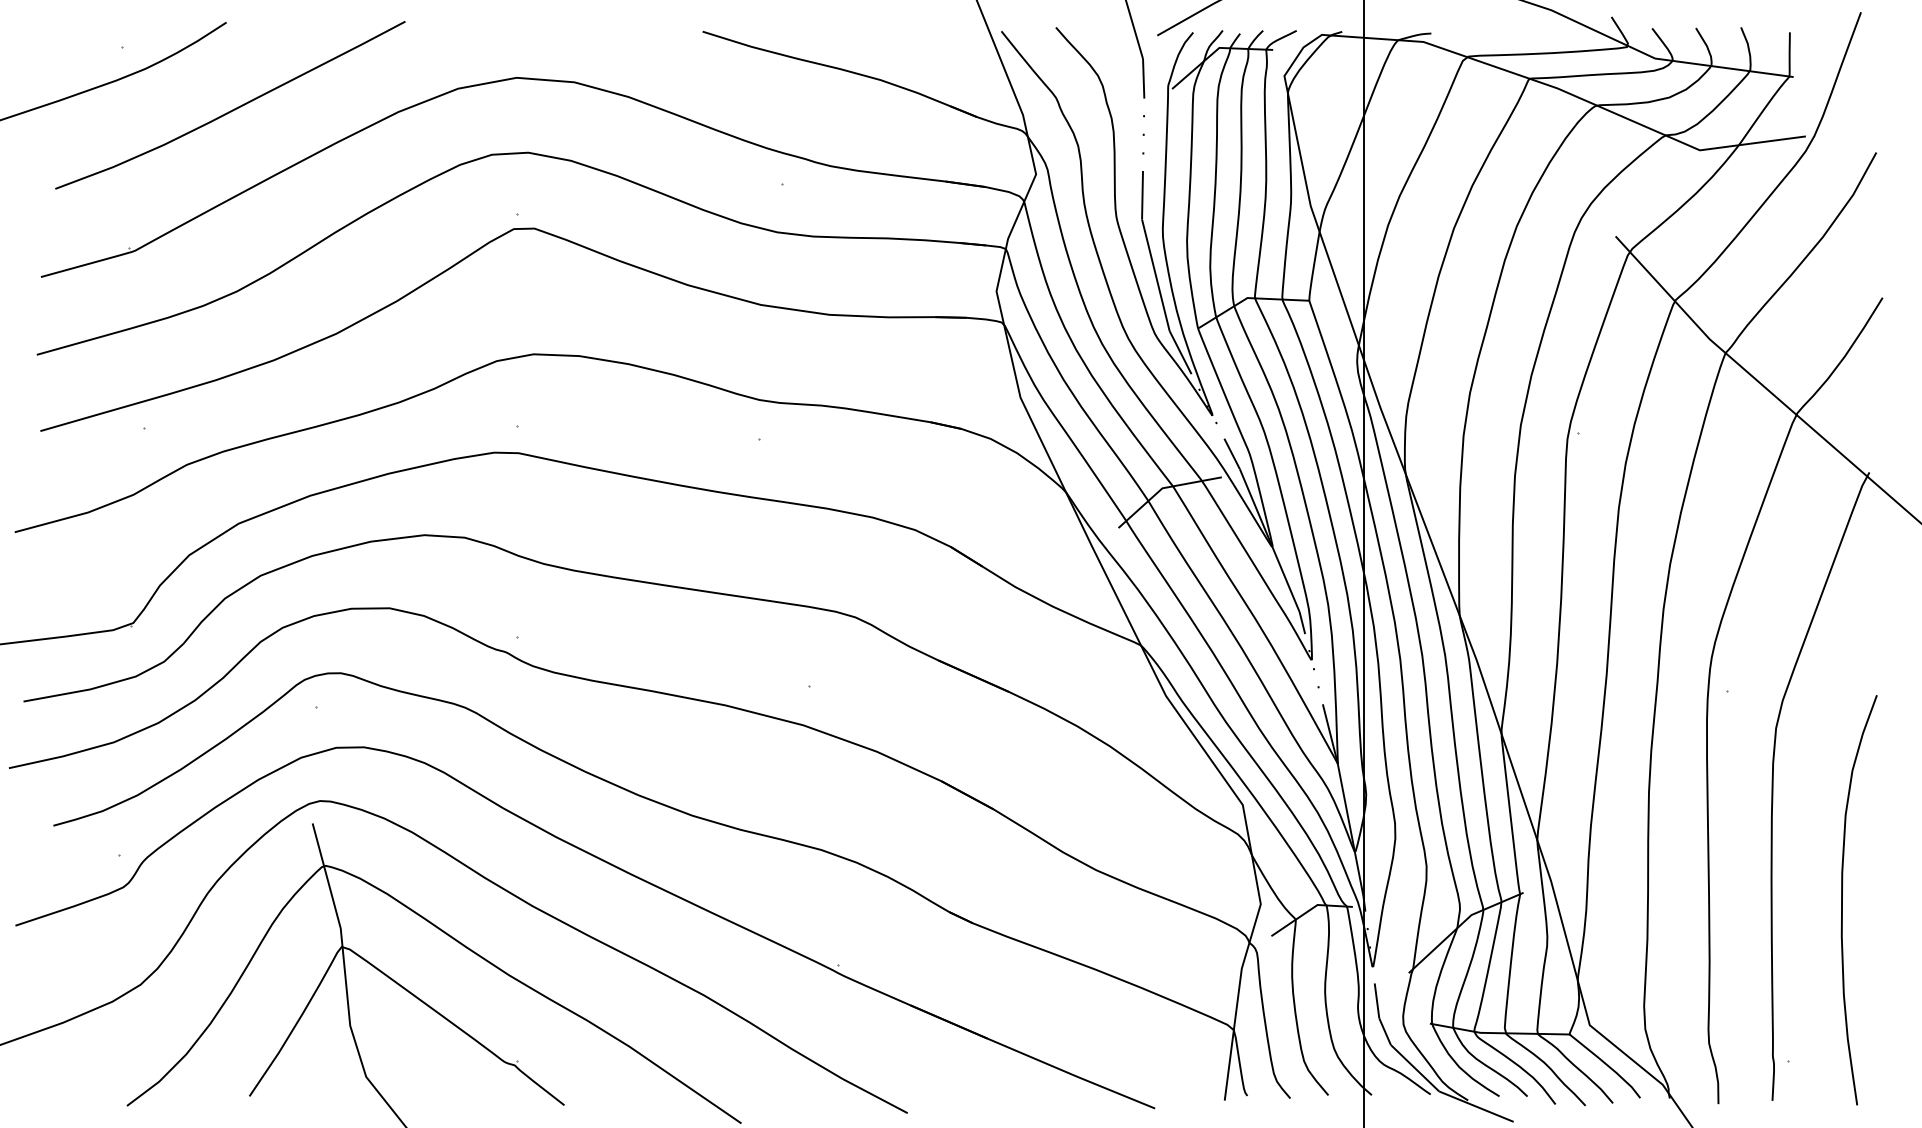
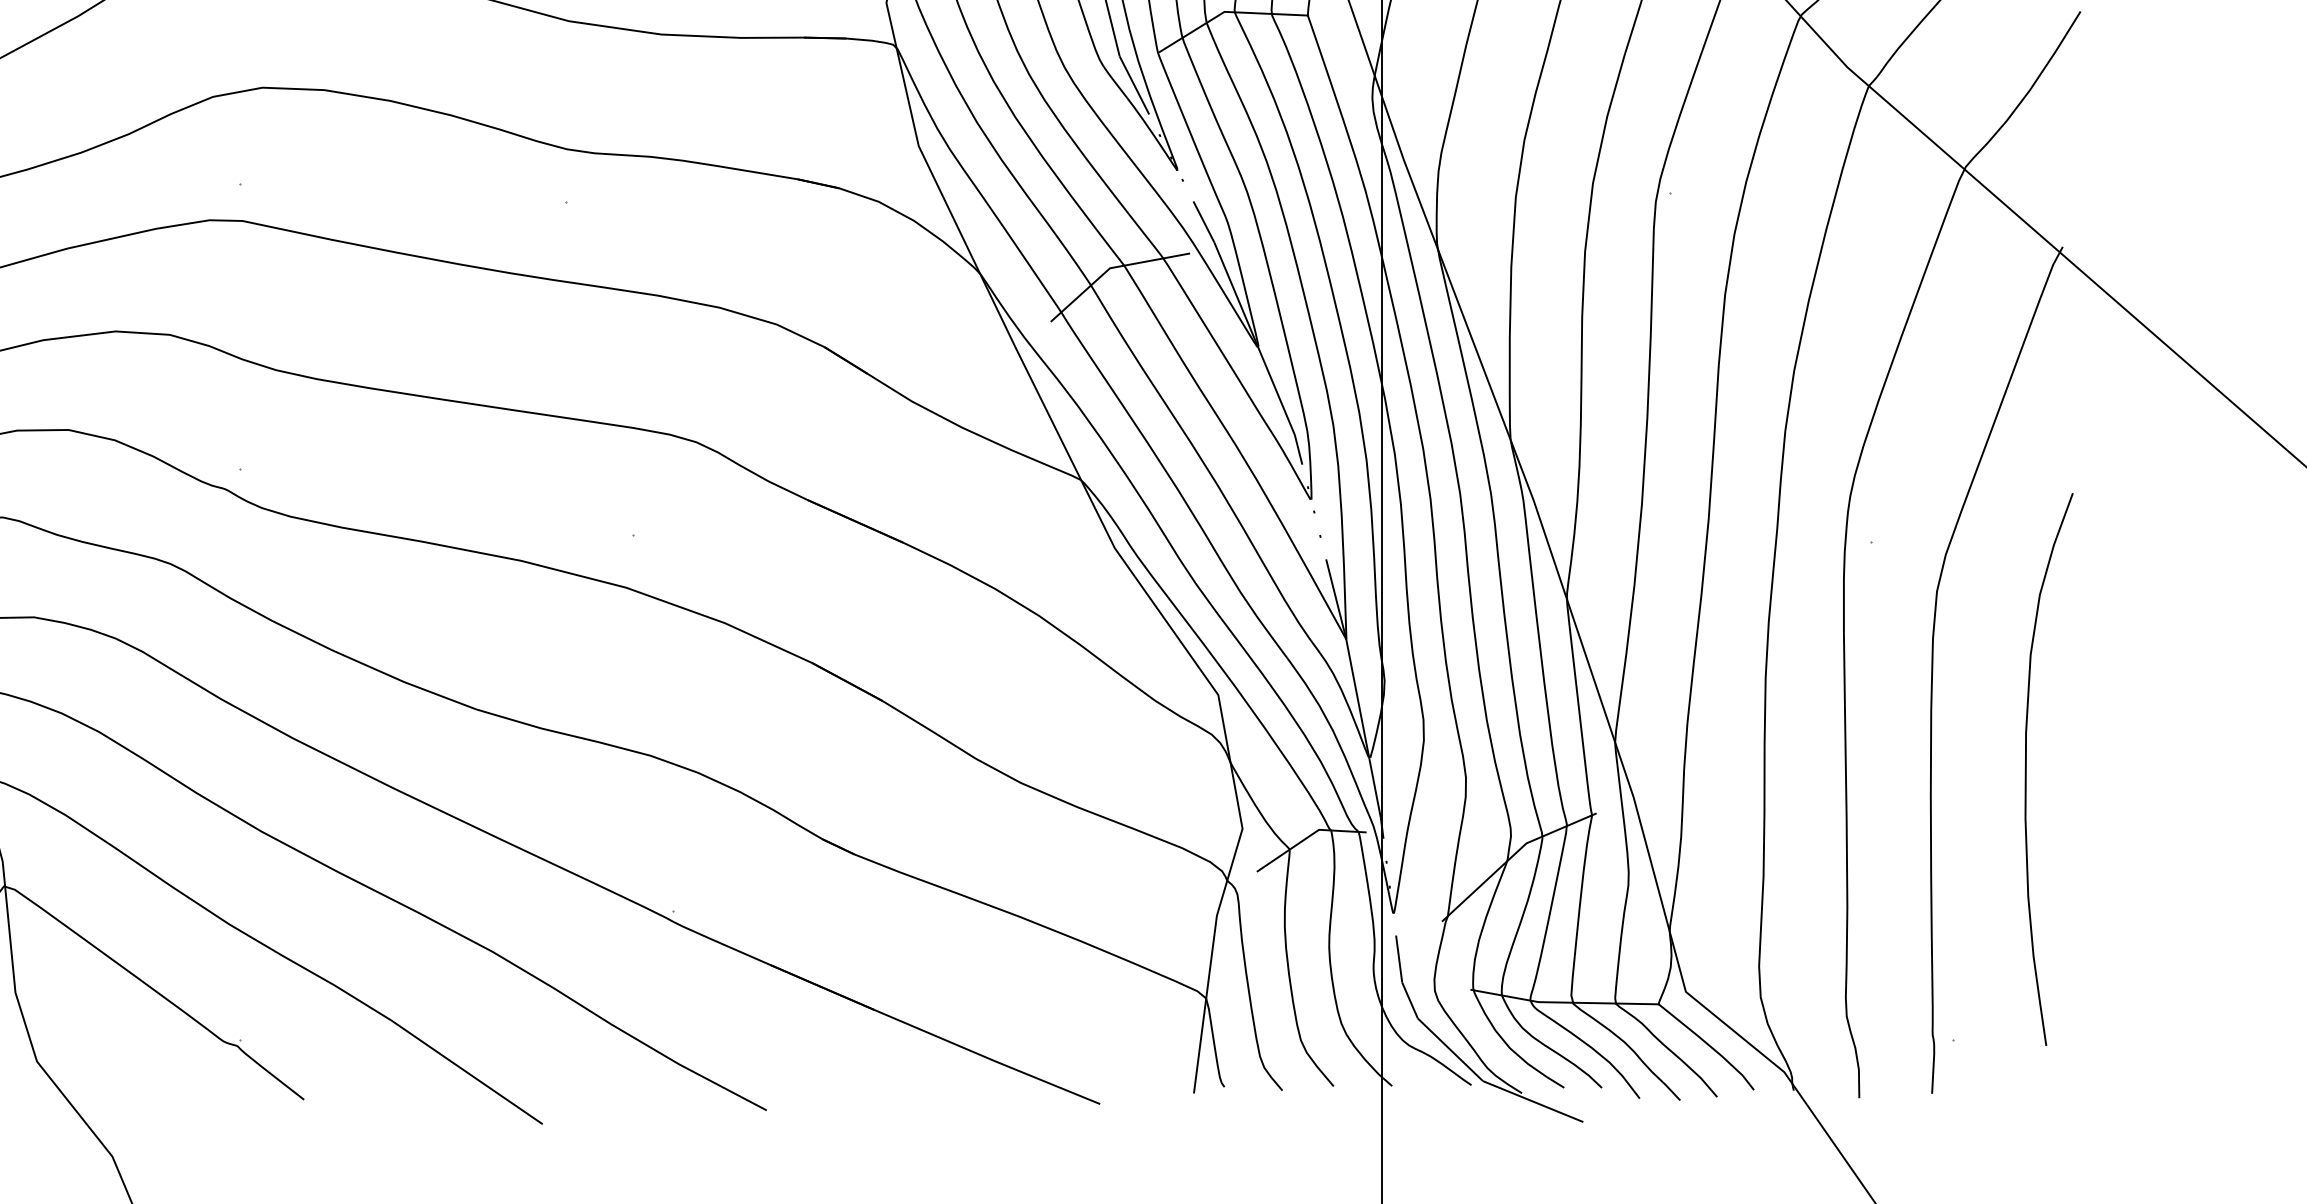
curve: (1842, 900) -> (2026, 769), moved

